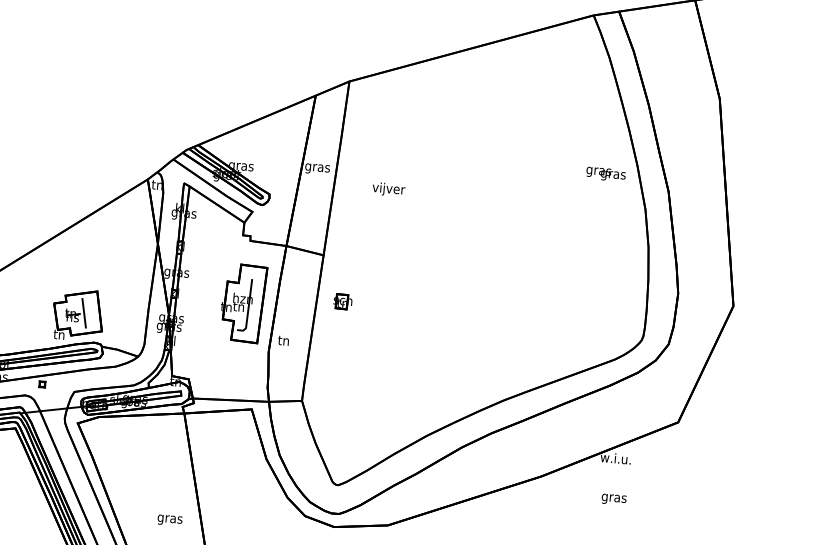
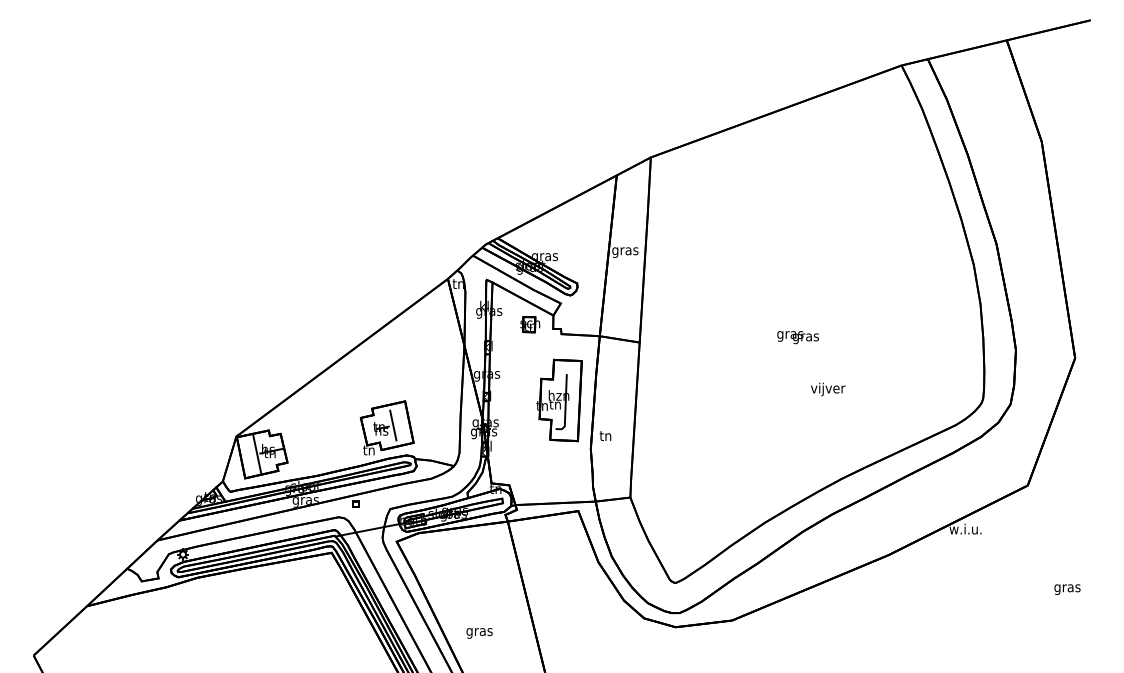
text: (605, 174) -> (797, 337), moved
text: (389, 189) -> (828, 389), moved
part: (343, 301) -> (530, 324), moved
text: (614, 499) -> (1067, 589), moved
text: (169, 520) -> (479, 633), moved

